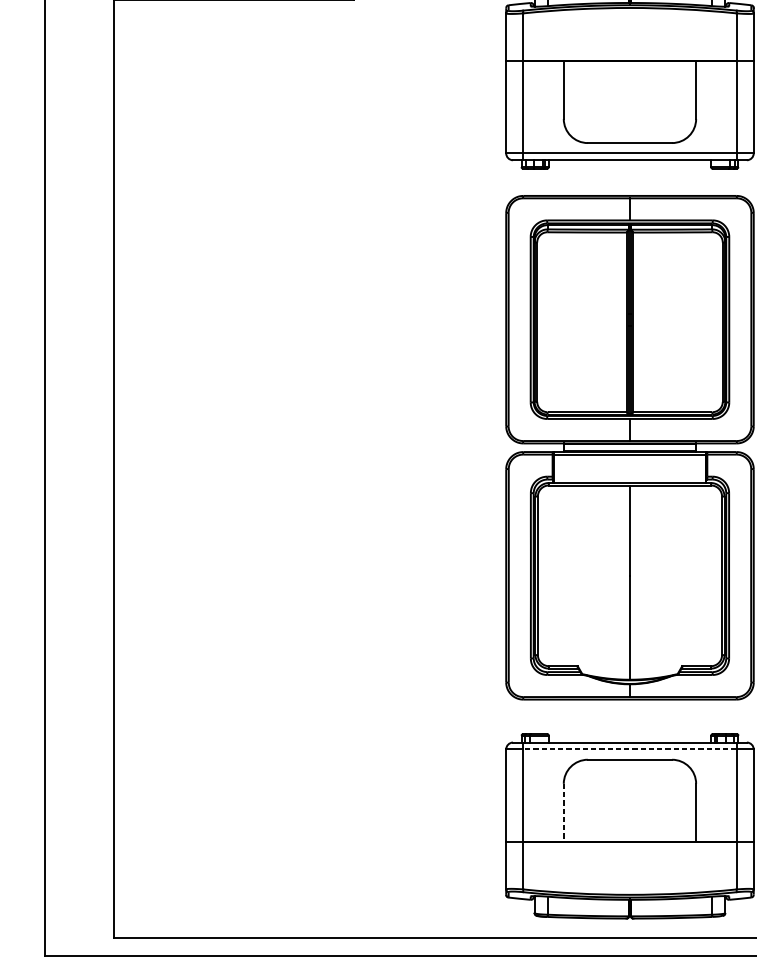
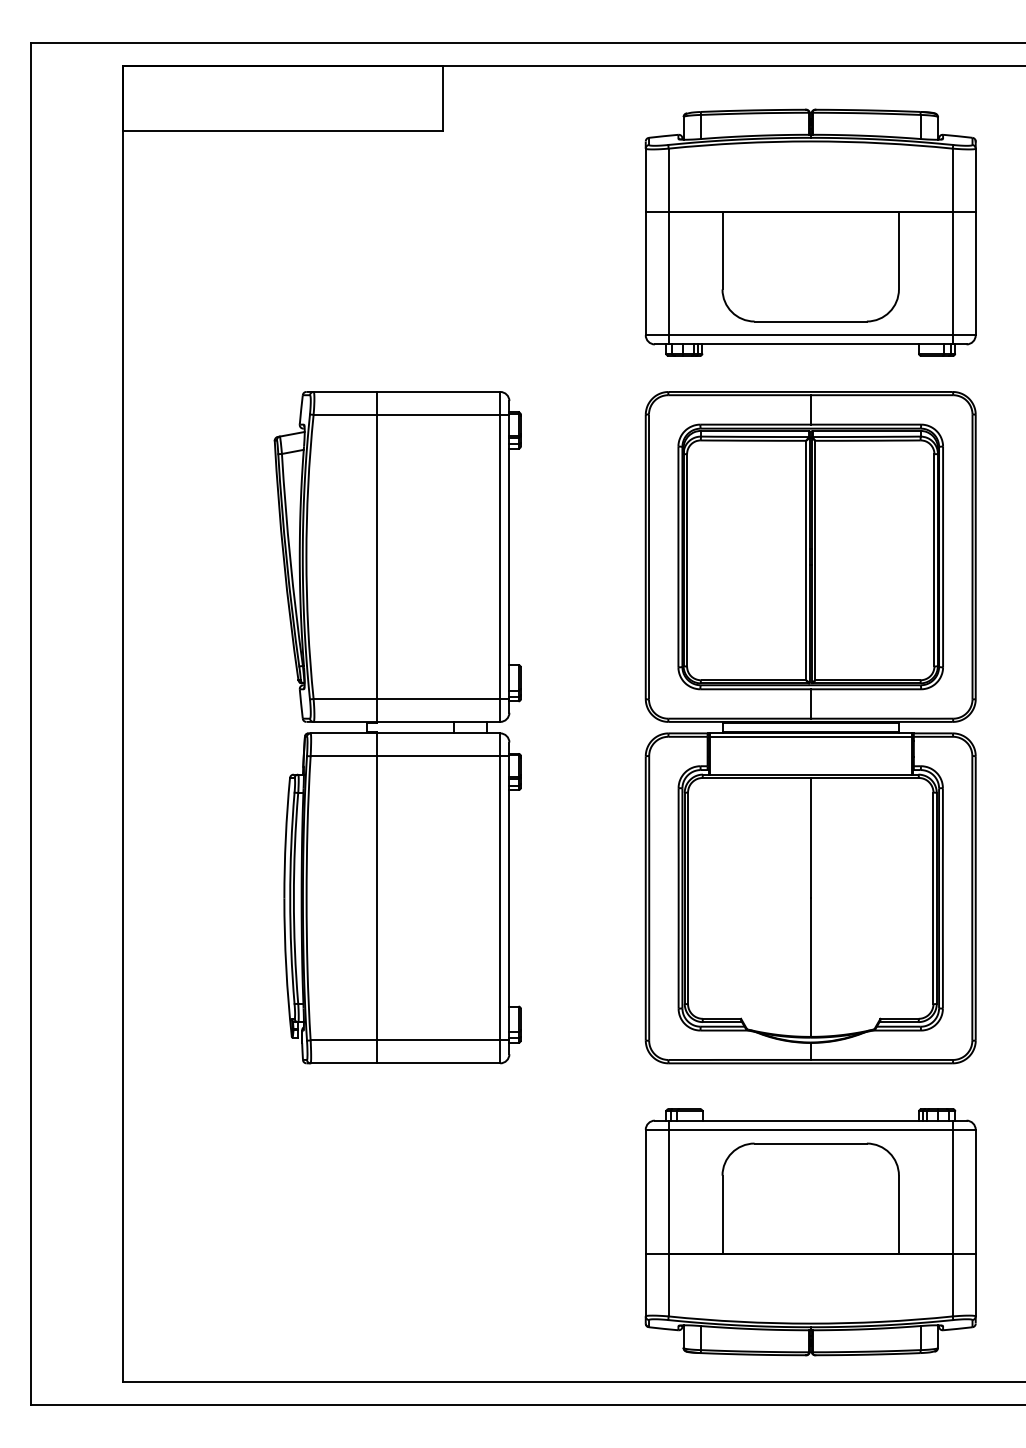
part: (319, 447) -> (397, 727), added
line: (629, 749) -> (810, 1129), dashed -> solid
line: (563, 812) -> (722, 1214), dashed -> solid

